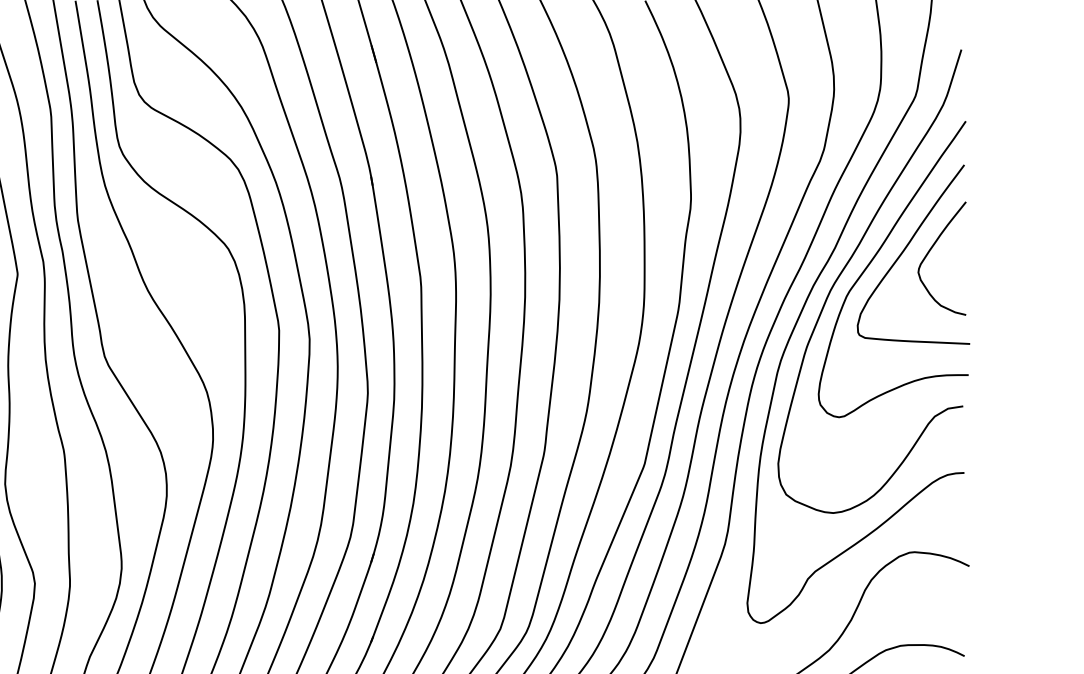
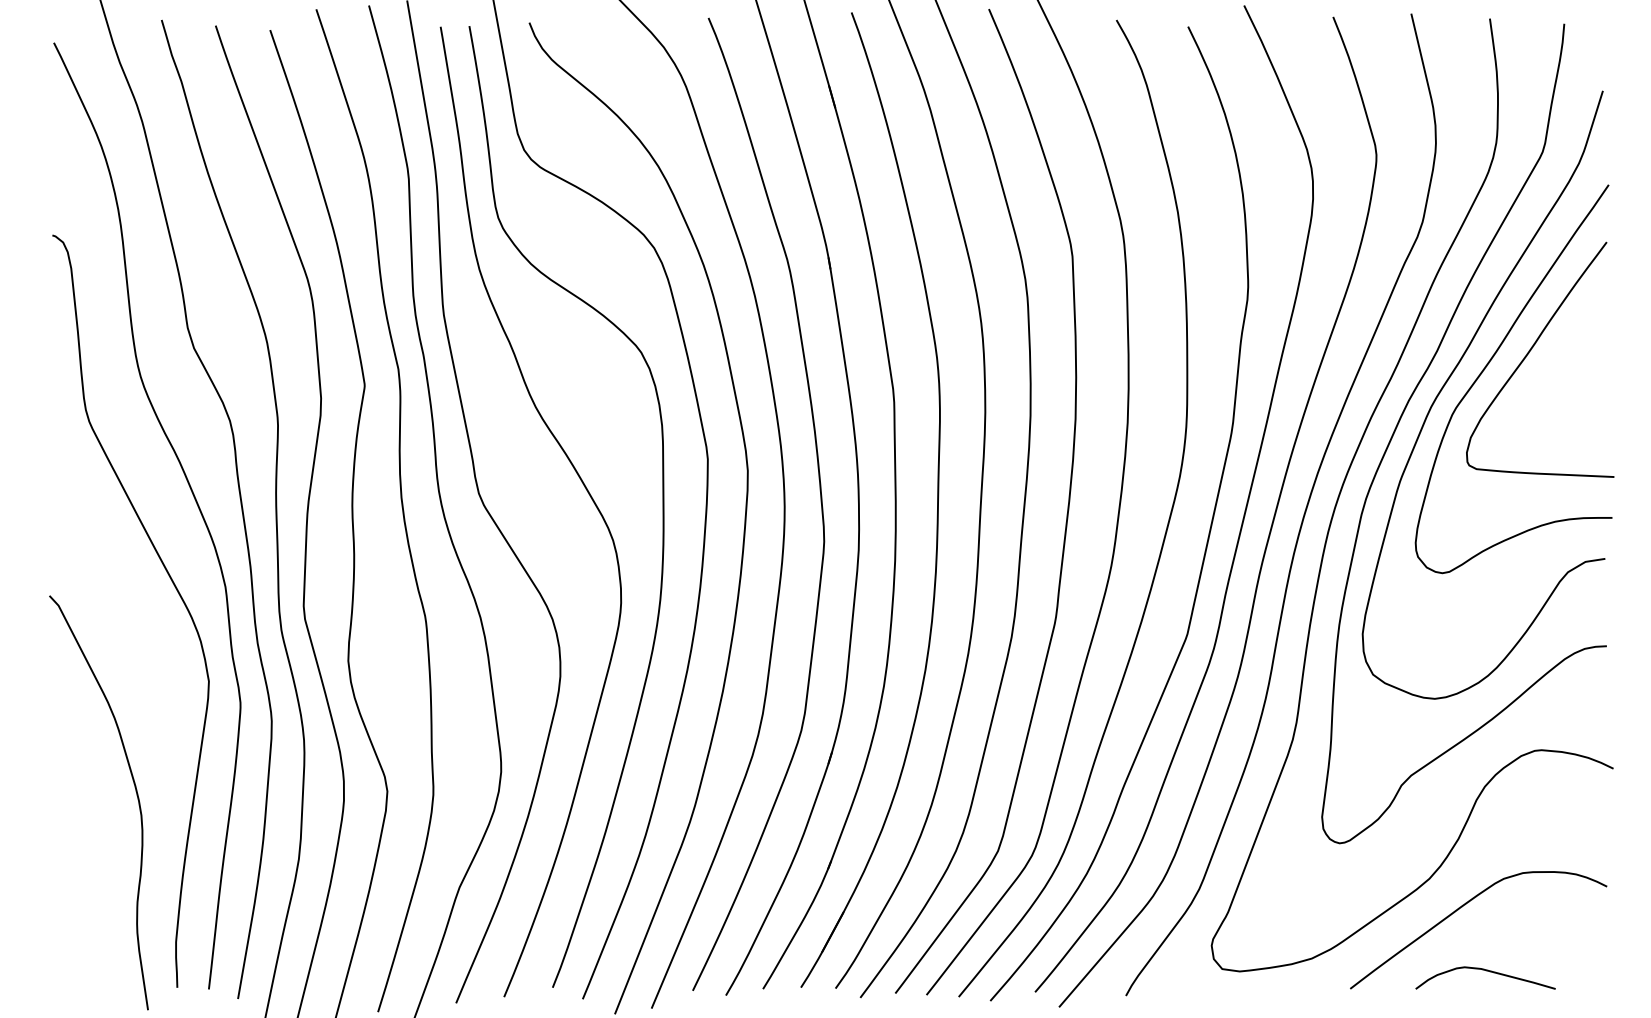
curve: (931, 249) -> (1563, 353), removed

